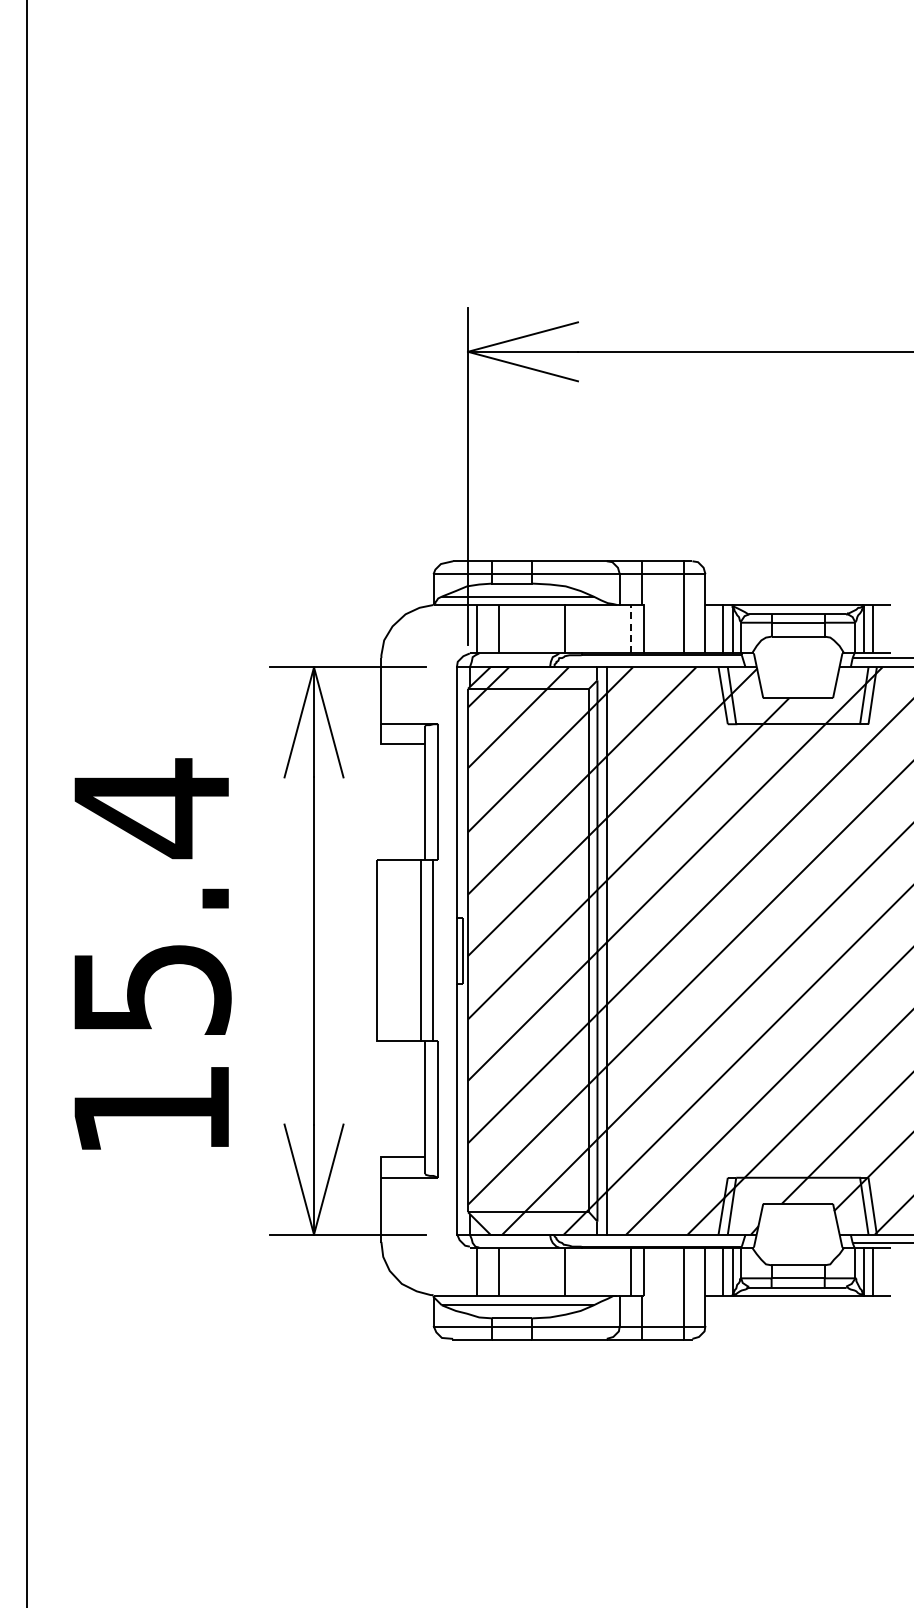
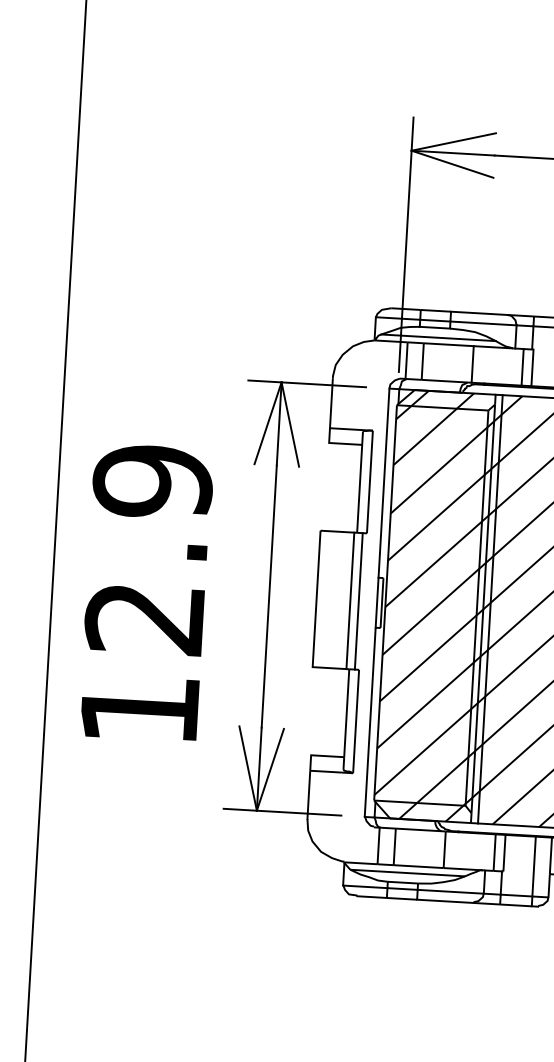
line: (630, 628) -> (522, 366), dashed -> solid
text: (151, 896) -> (148, 548), 15.4 -> 12.9

